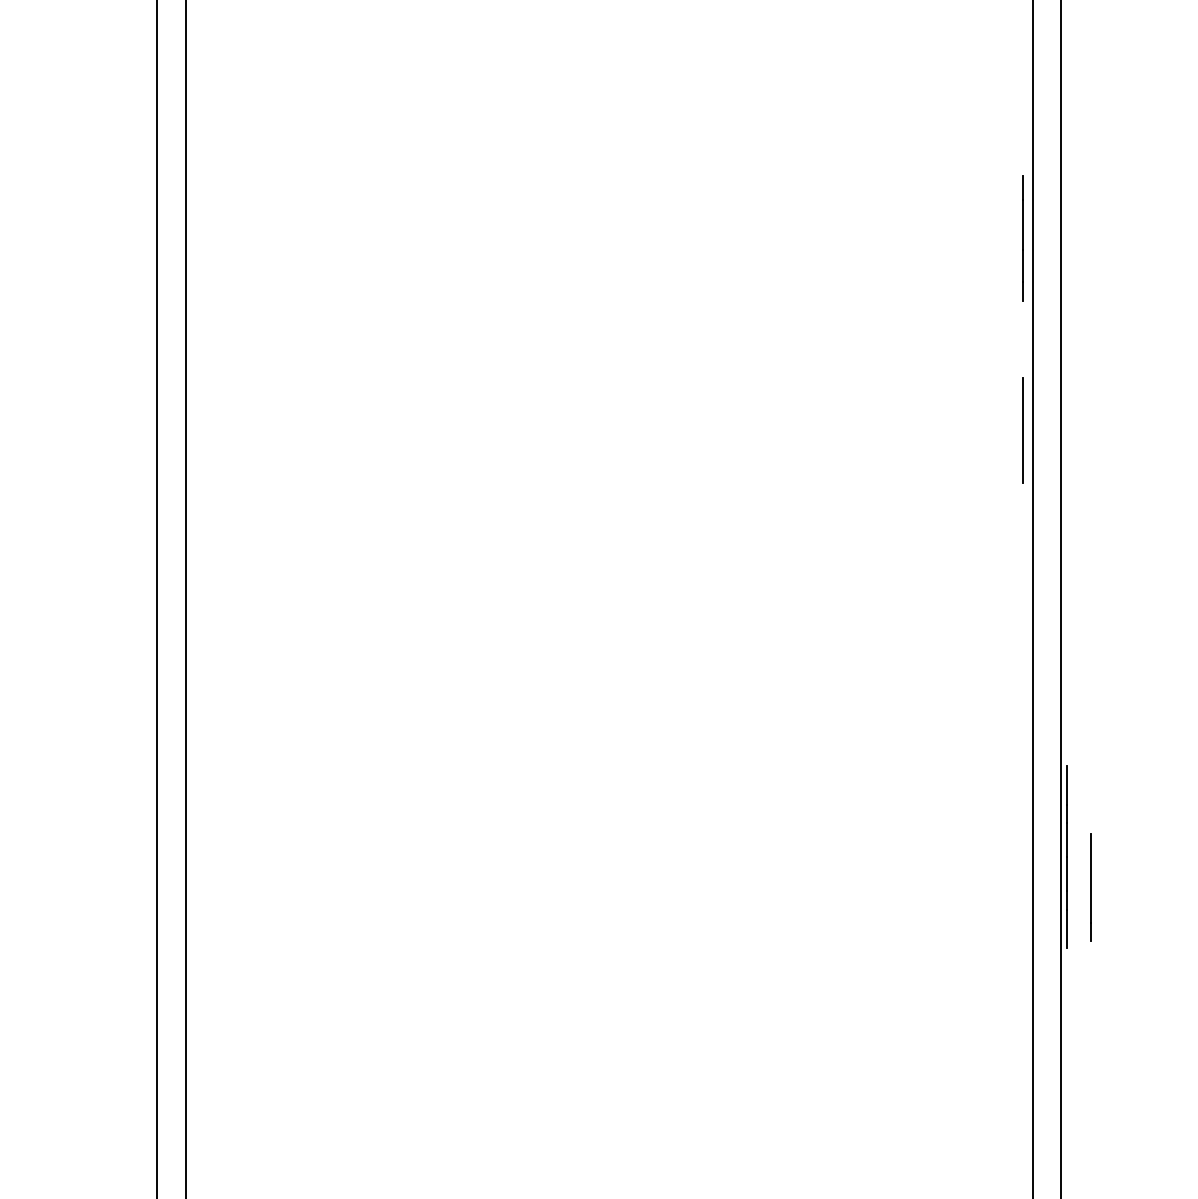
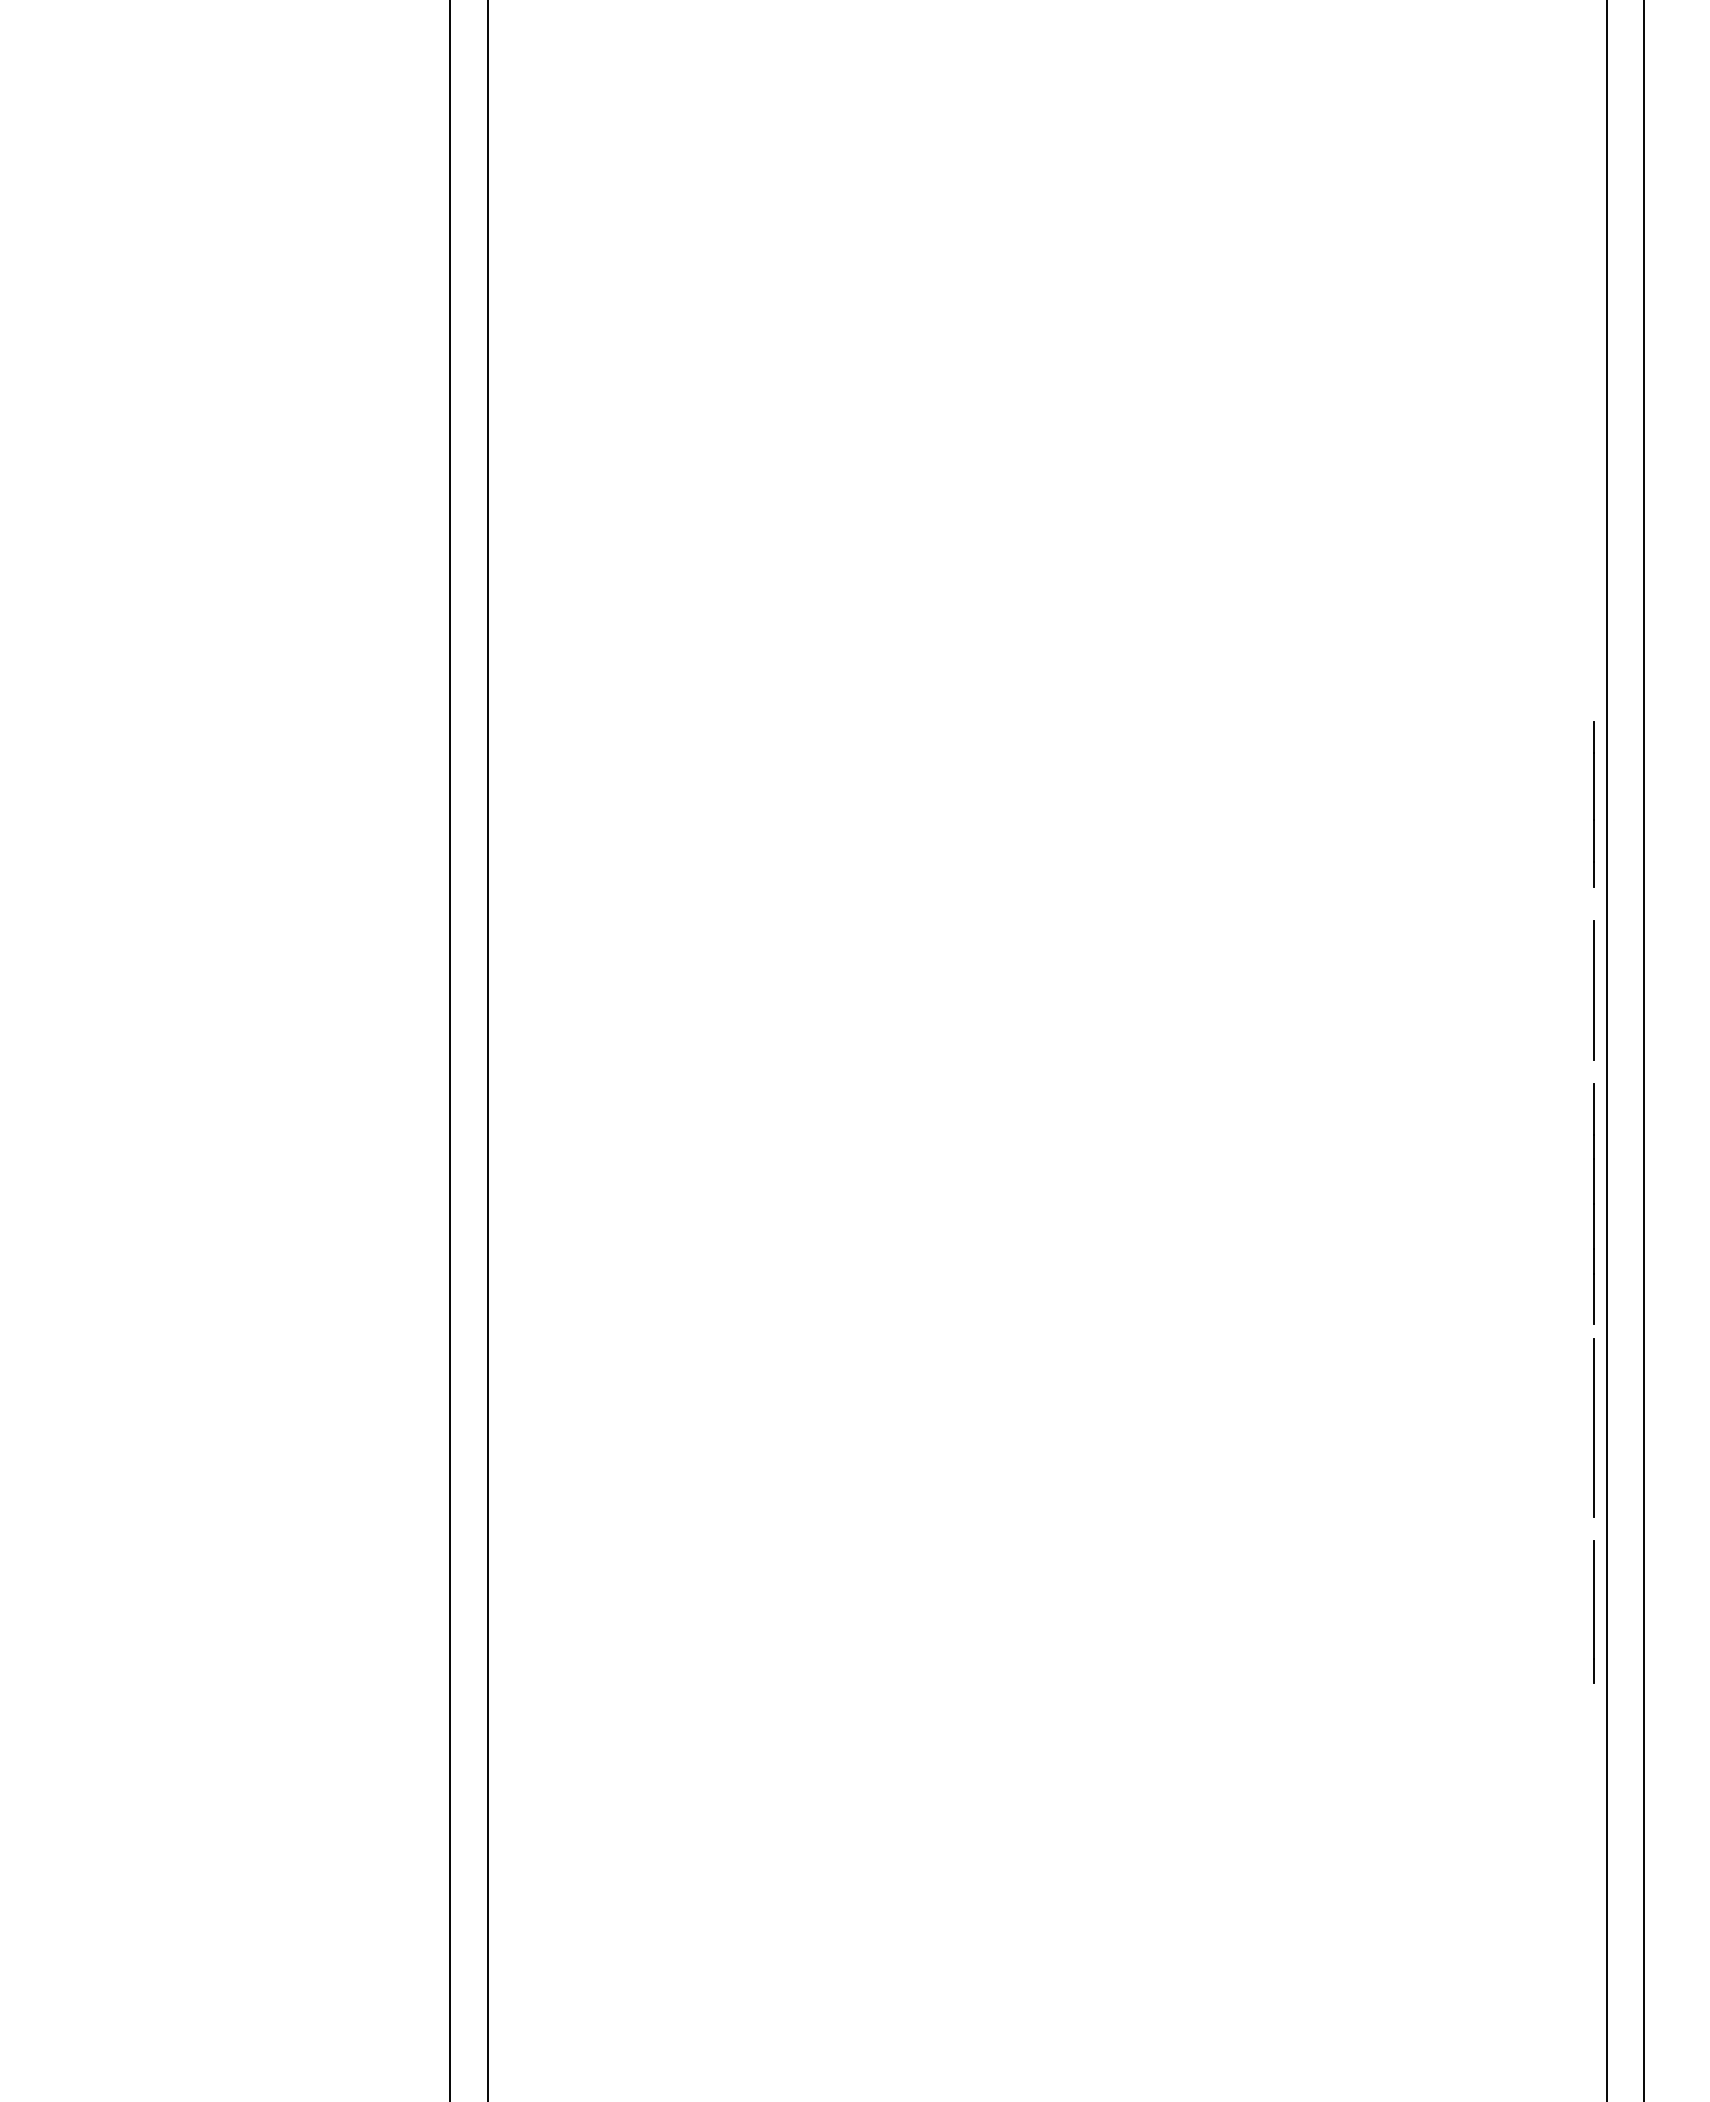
line: (1022, 238) -> (1593, 804), moved
line: (1023, 760) -> (1594, 1427), added
line: (1066, 856) -> (1593, 1203), moved
line: (1090, 887) -> (1593, 1611), moved

